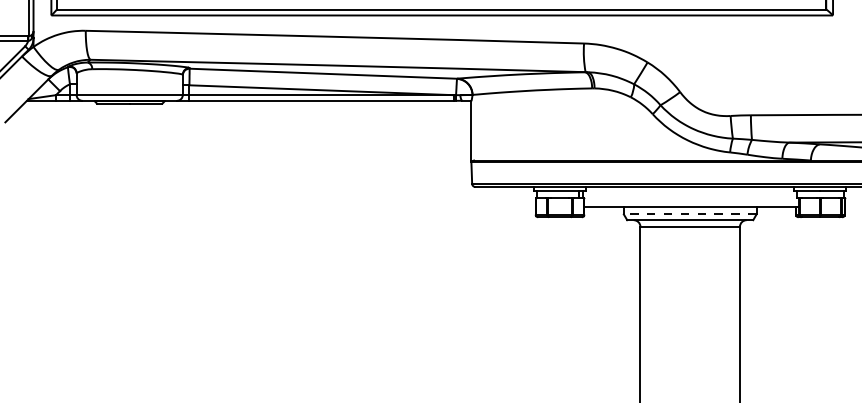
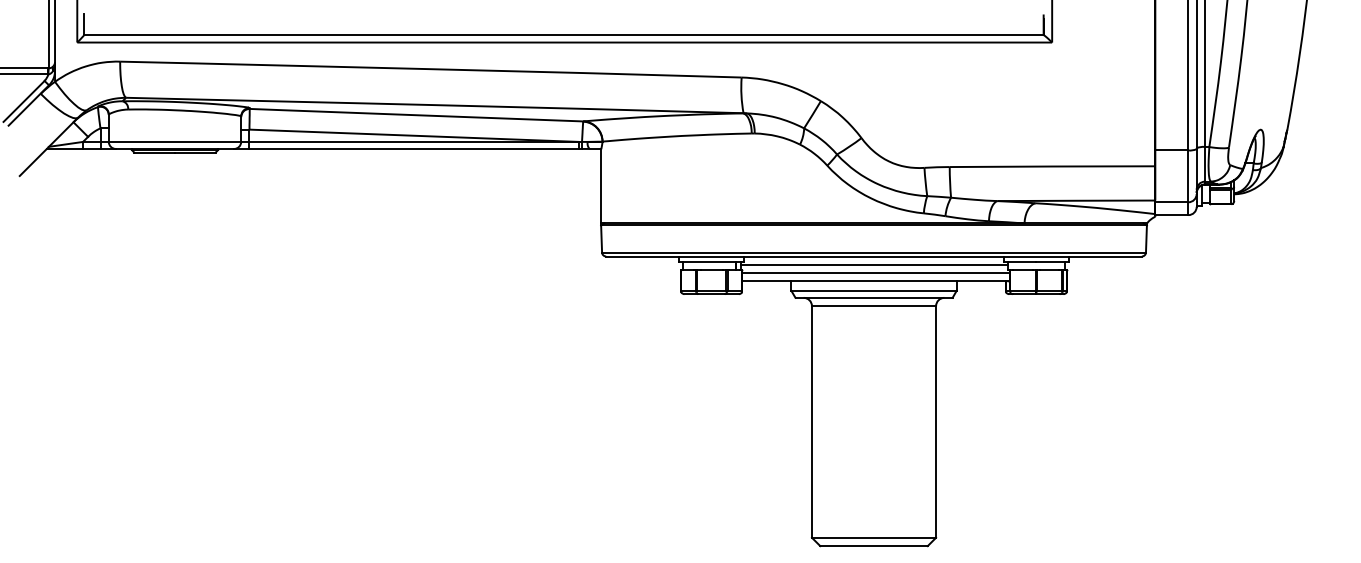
line: (689, 193) -> (873, 264), added
line: (691, 200) -> (875, 273), added
line: (690, 214) -> (874, 290), dashed -> solid

